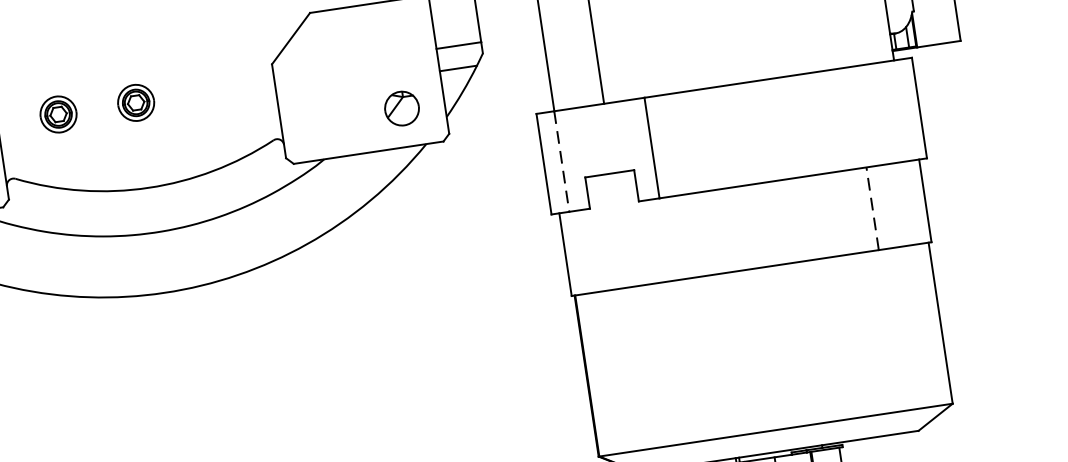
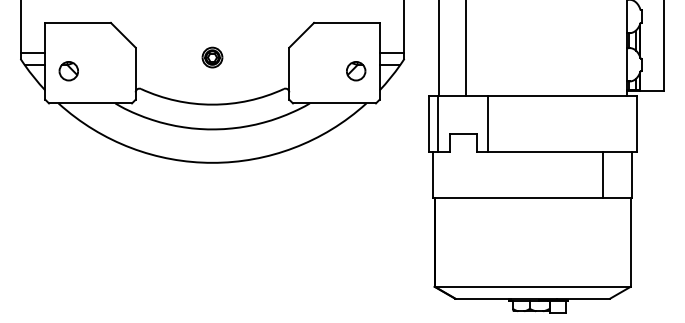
part: (402, 109) -> (356, 71), moved
part: (58, 114) -> (169, 57), removed
line: (561, 160) -> (438, 123), dashed -> solid
line: (873, 208) -> (603, 174), dashed -> solid

